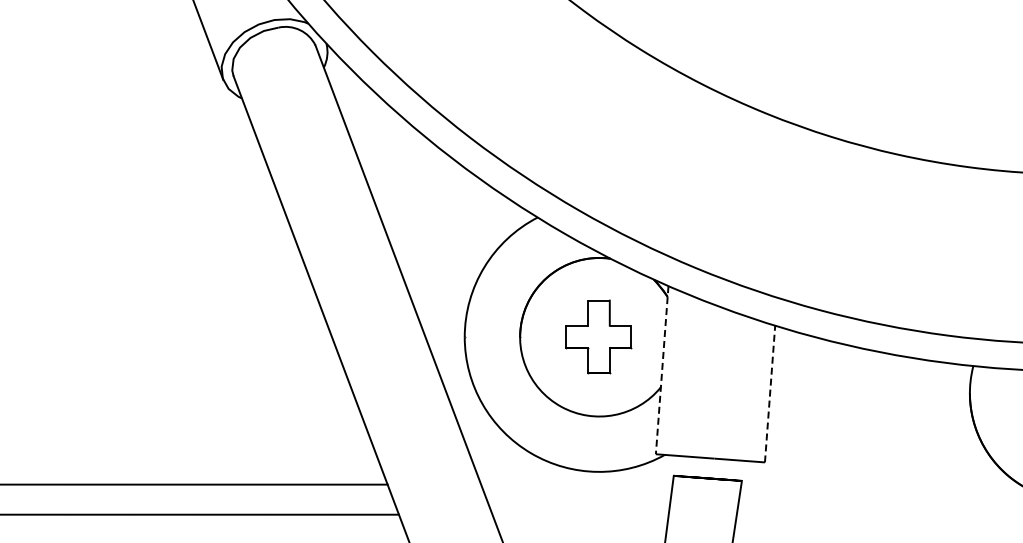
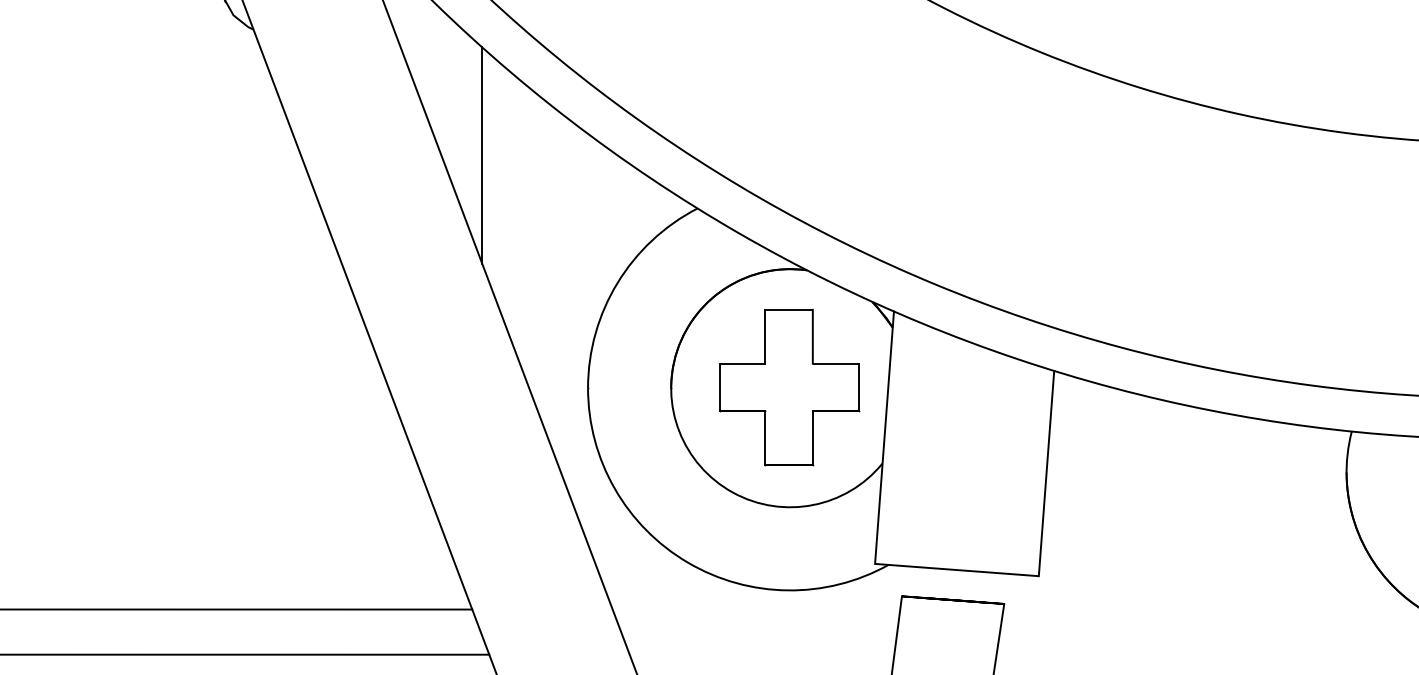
line: (394, 182) -> (482, 155), added
part: (598, 336) -> (788, 387), size x1.43
line: (662, 370) -> (884, 438), dashed -> solid
line: (770, 394) -> (1047, 474), dashed -> solid

